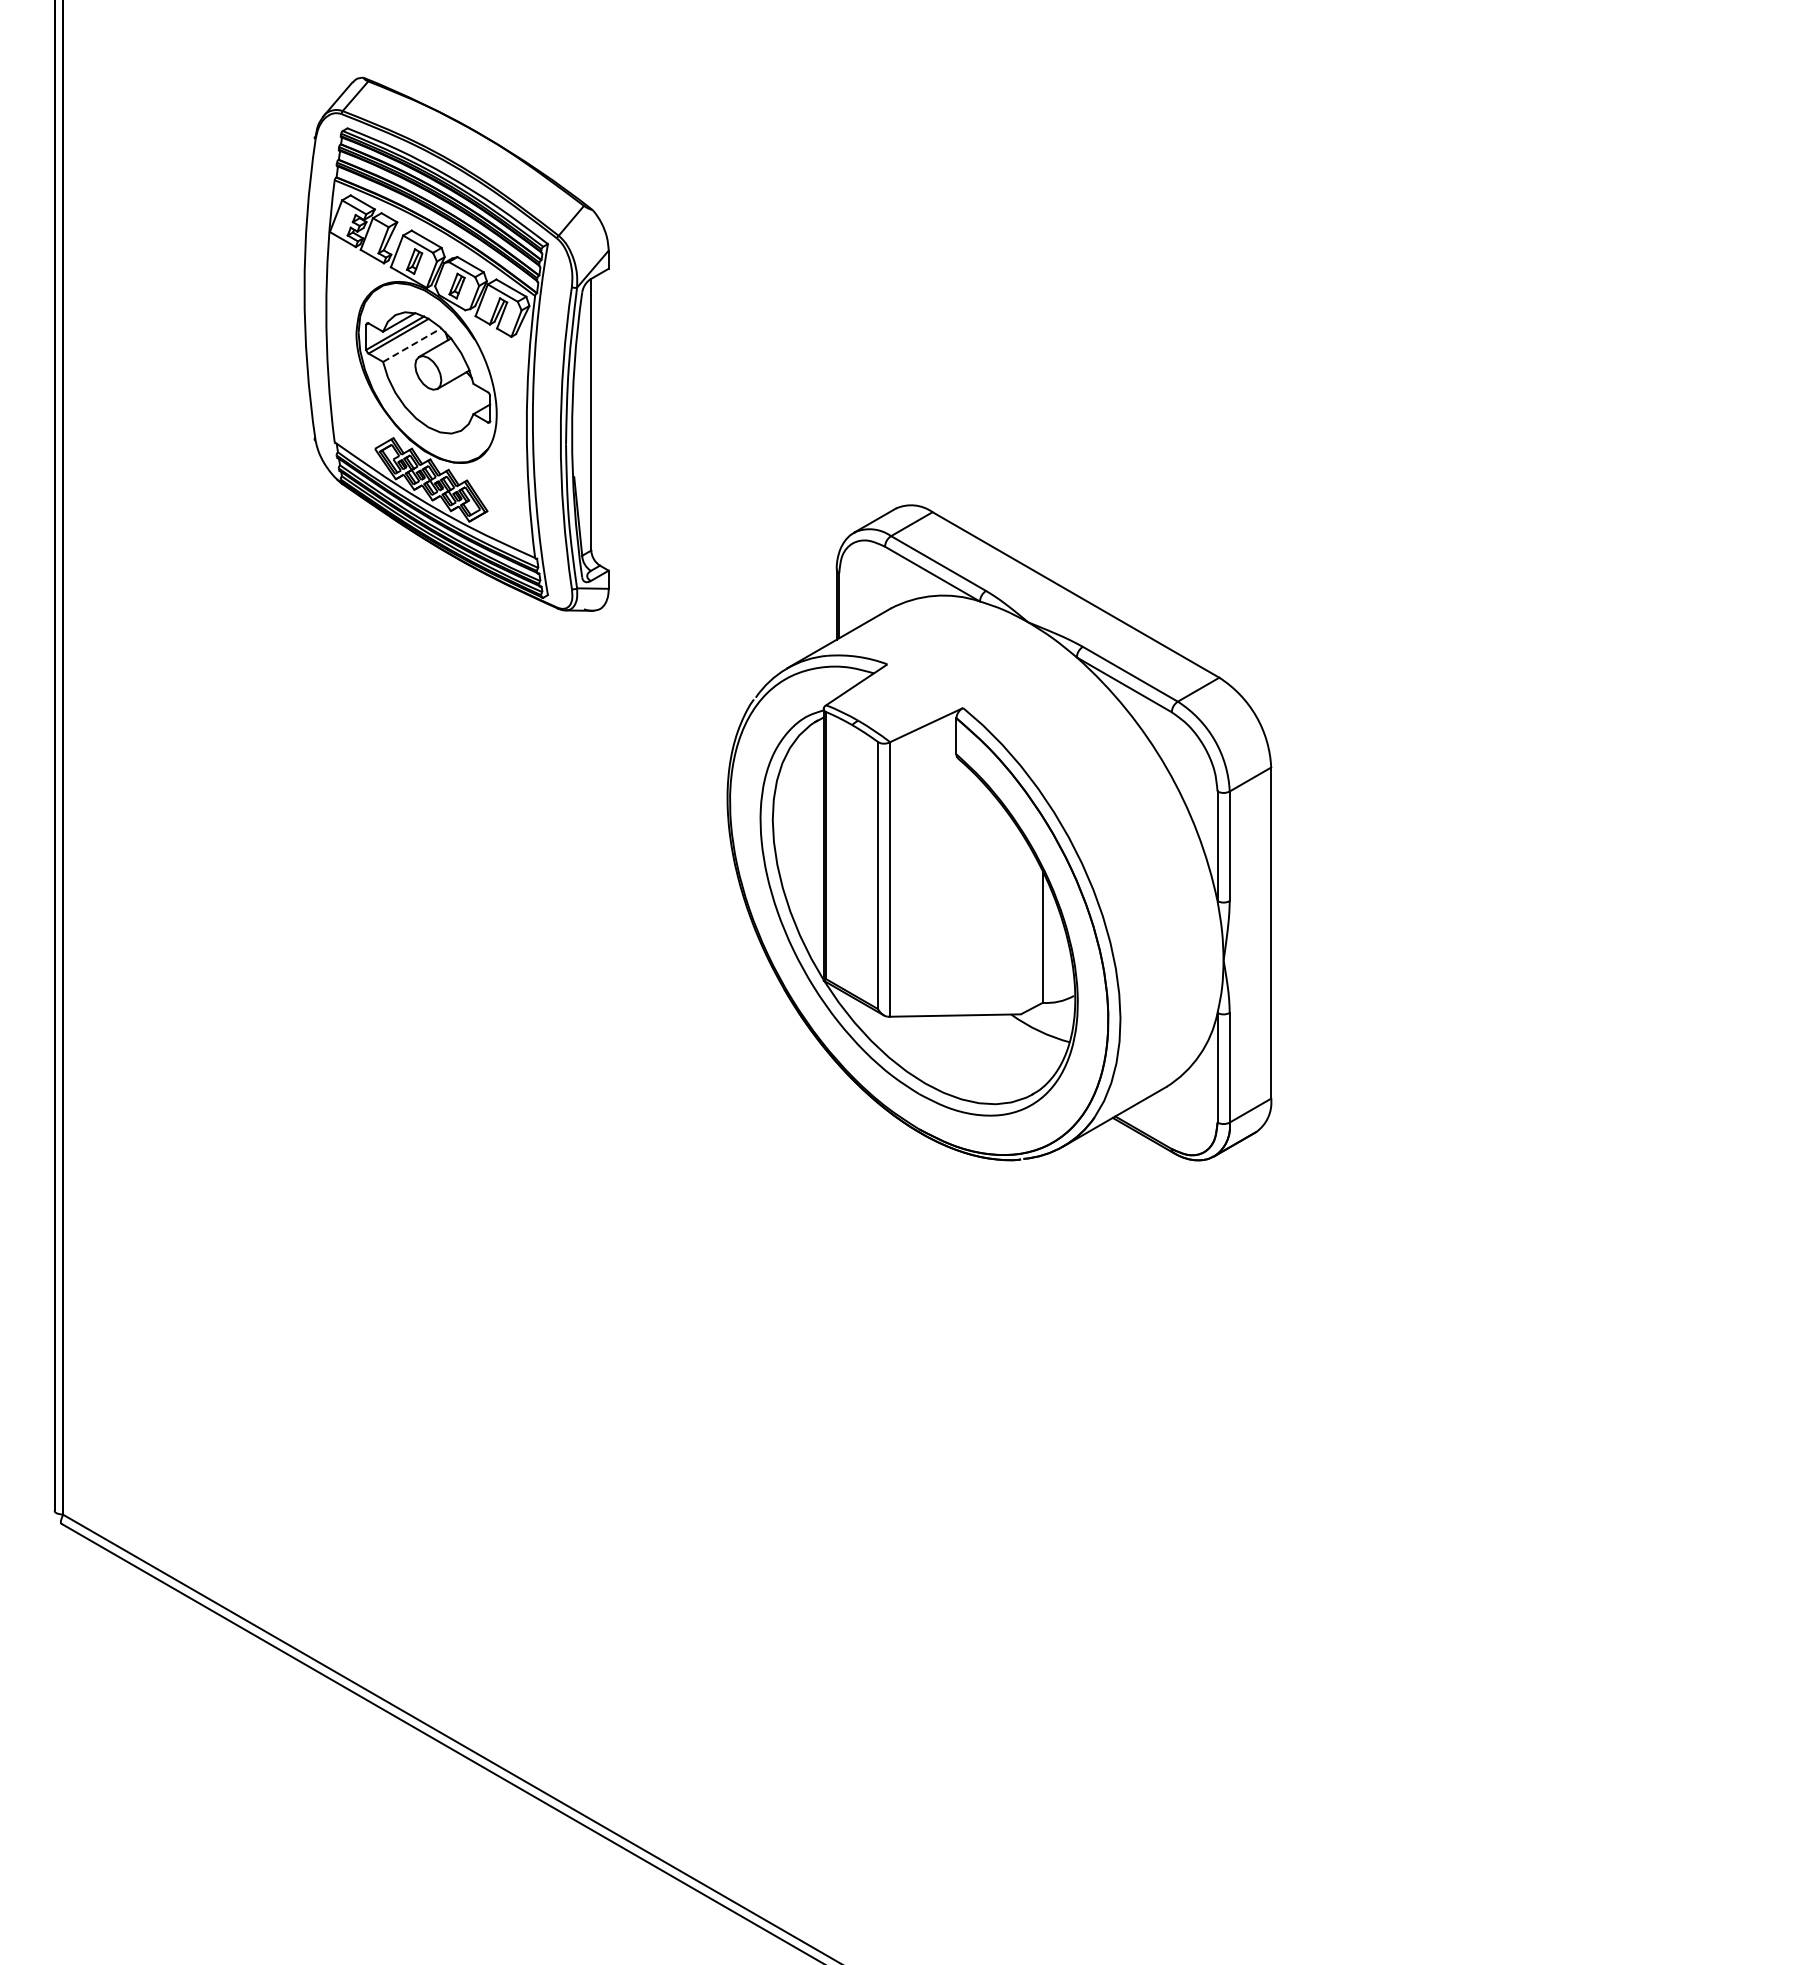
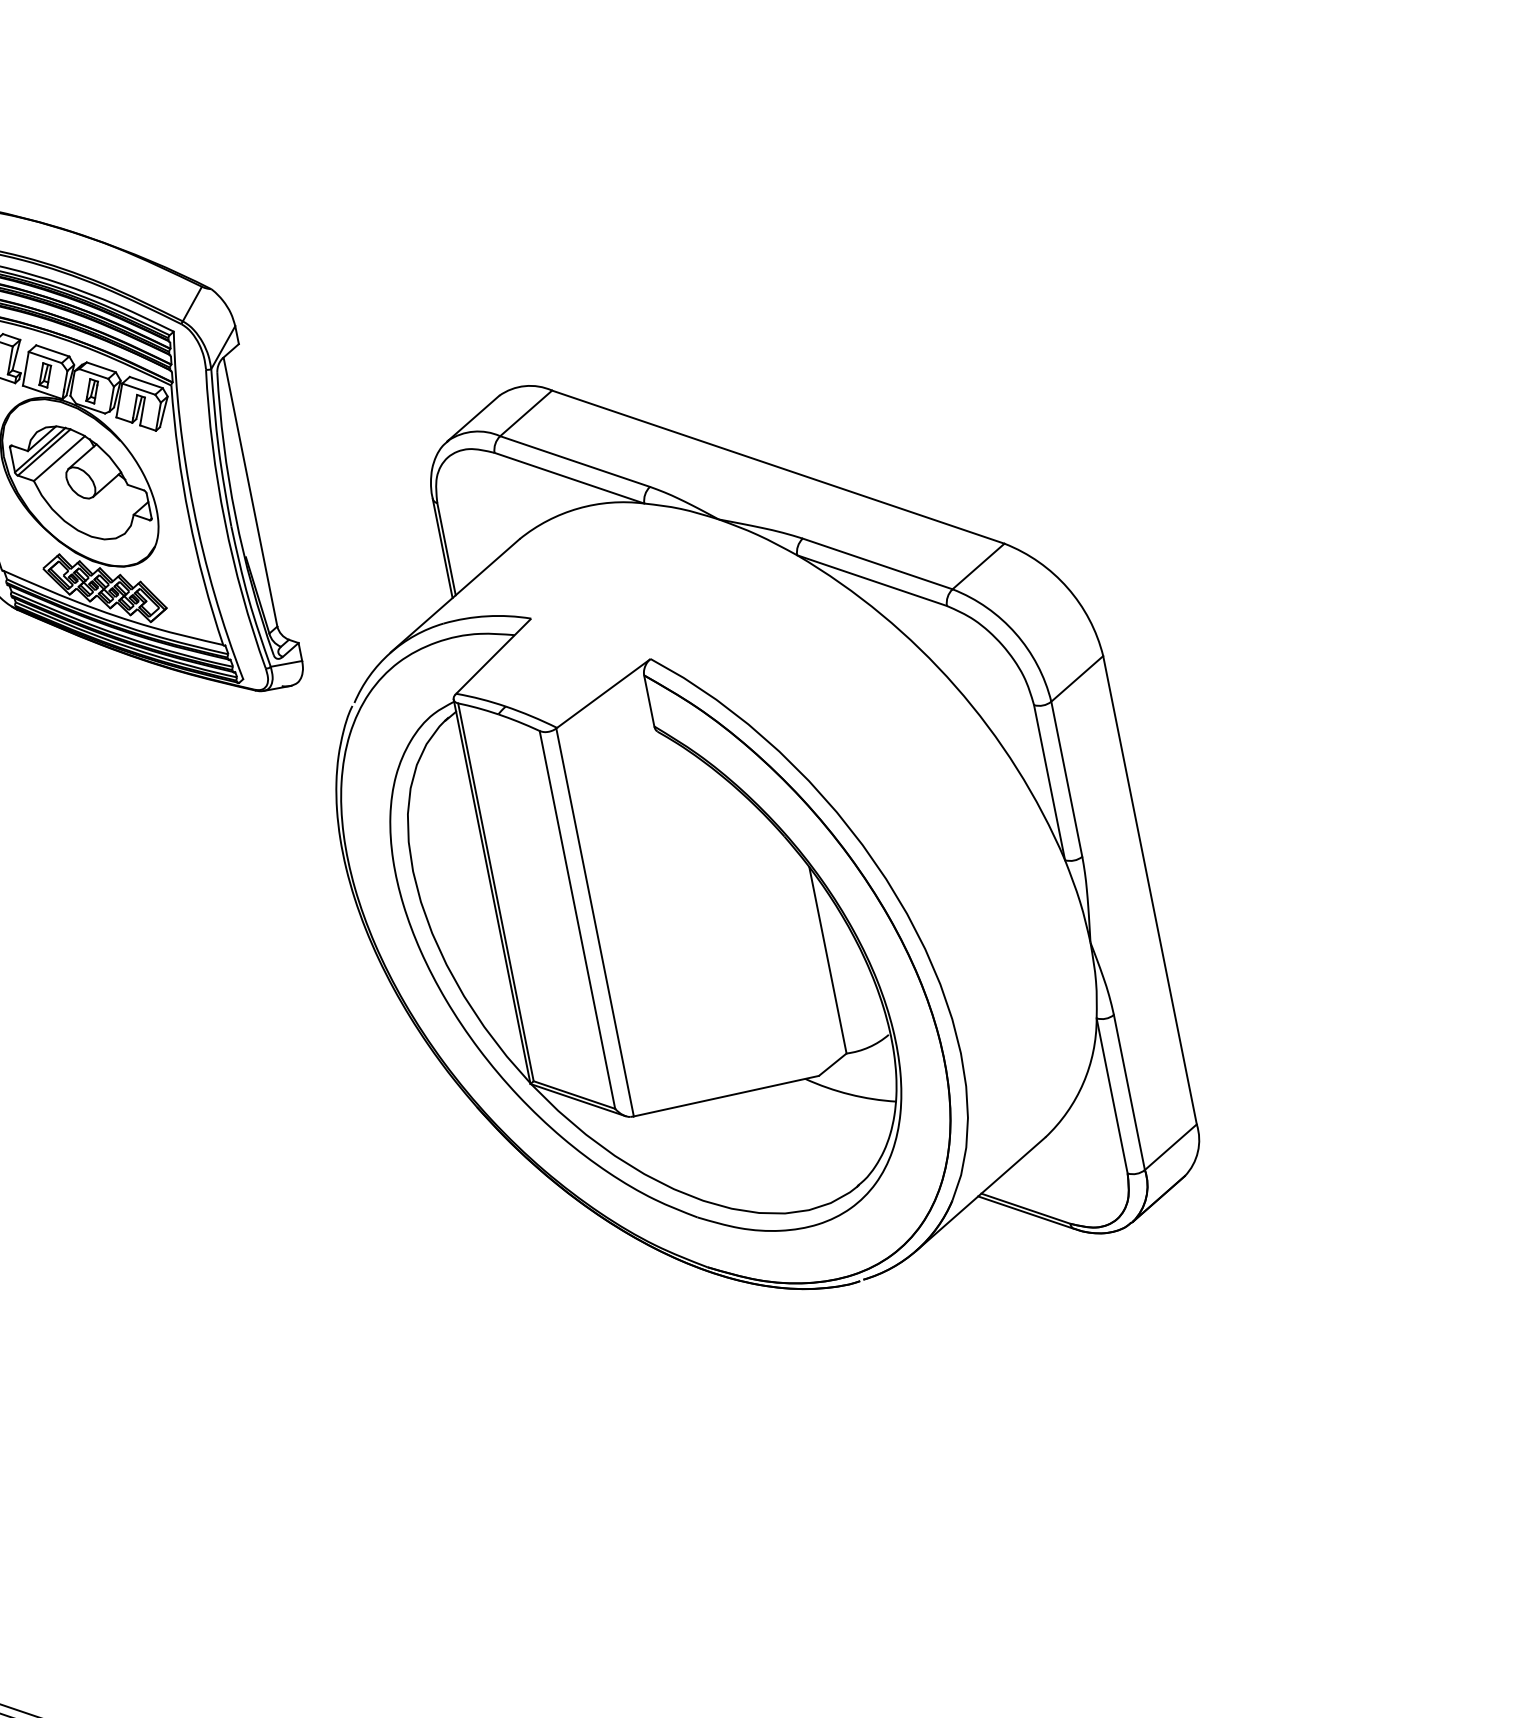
line: (412, 345) -> (59, 458), dashed -> solid
part: (999, 832) -> (737, 824), size x1.43

